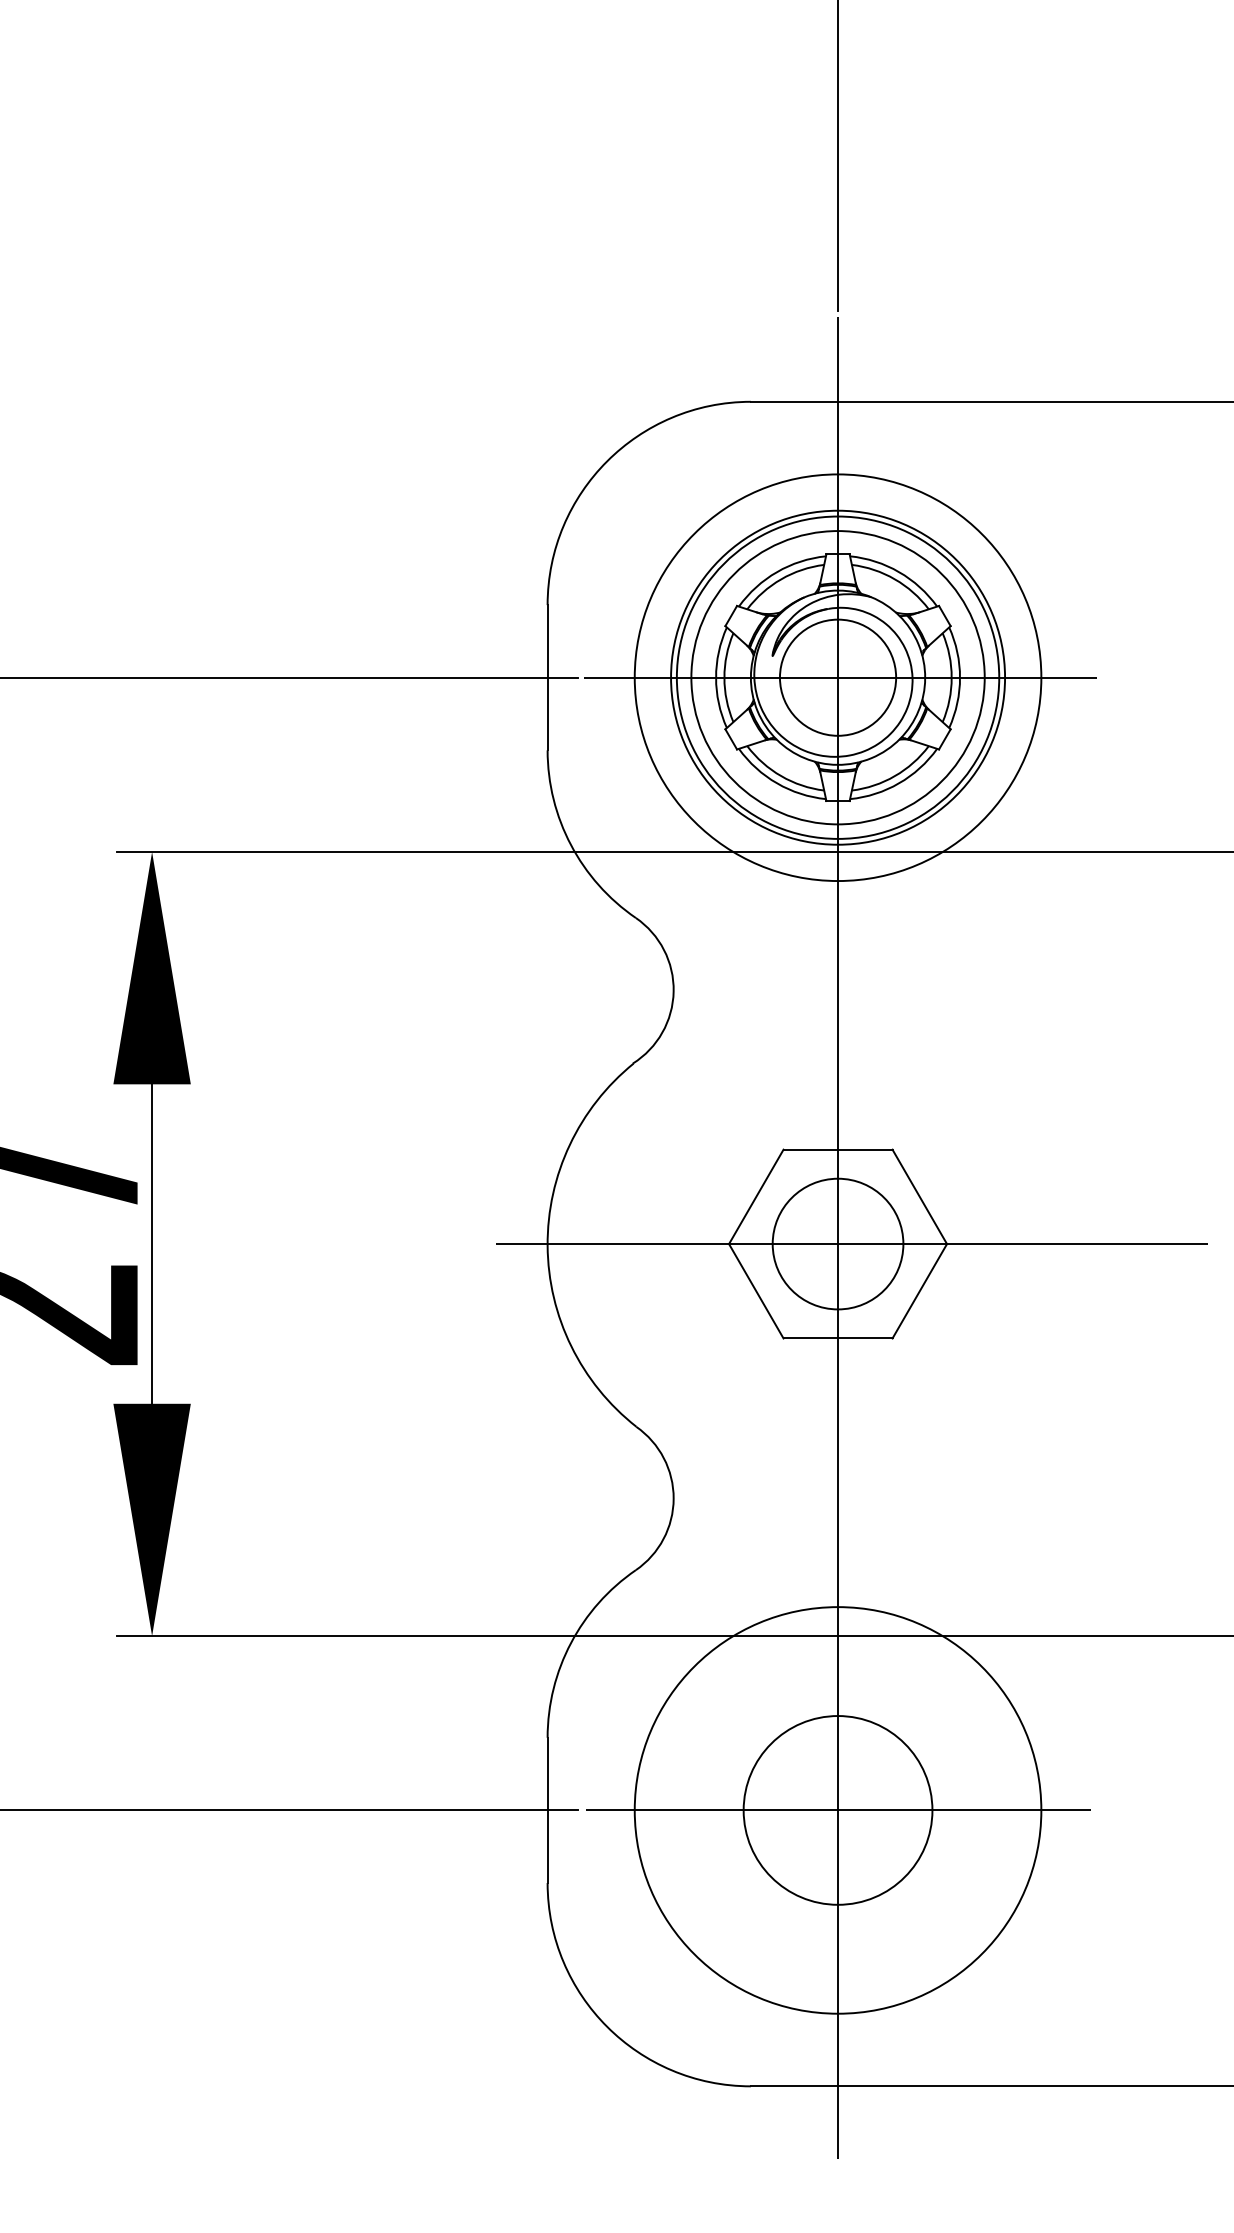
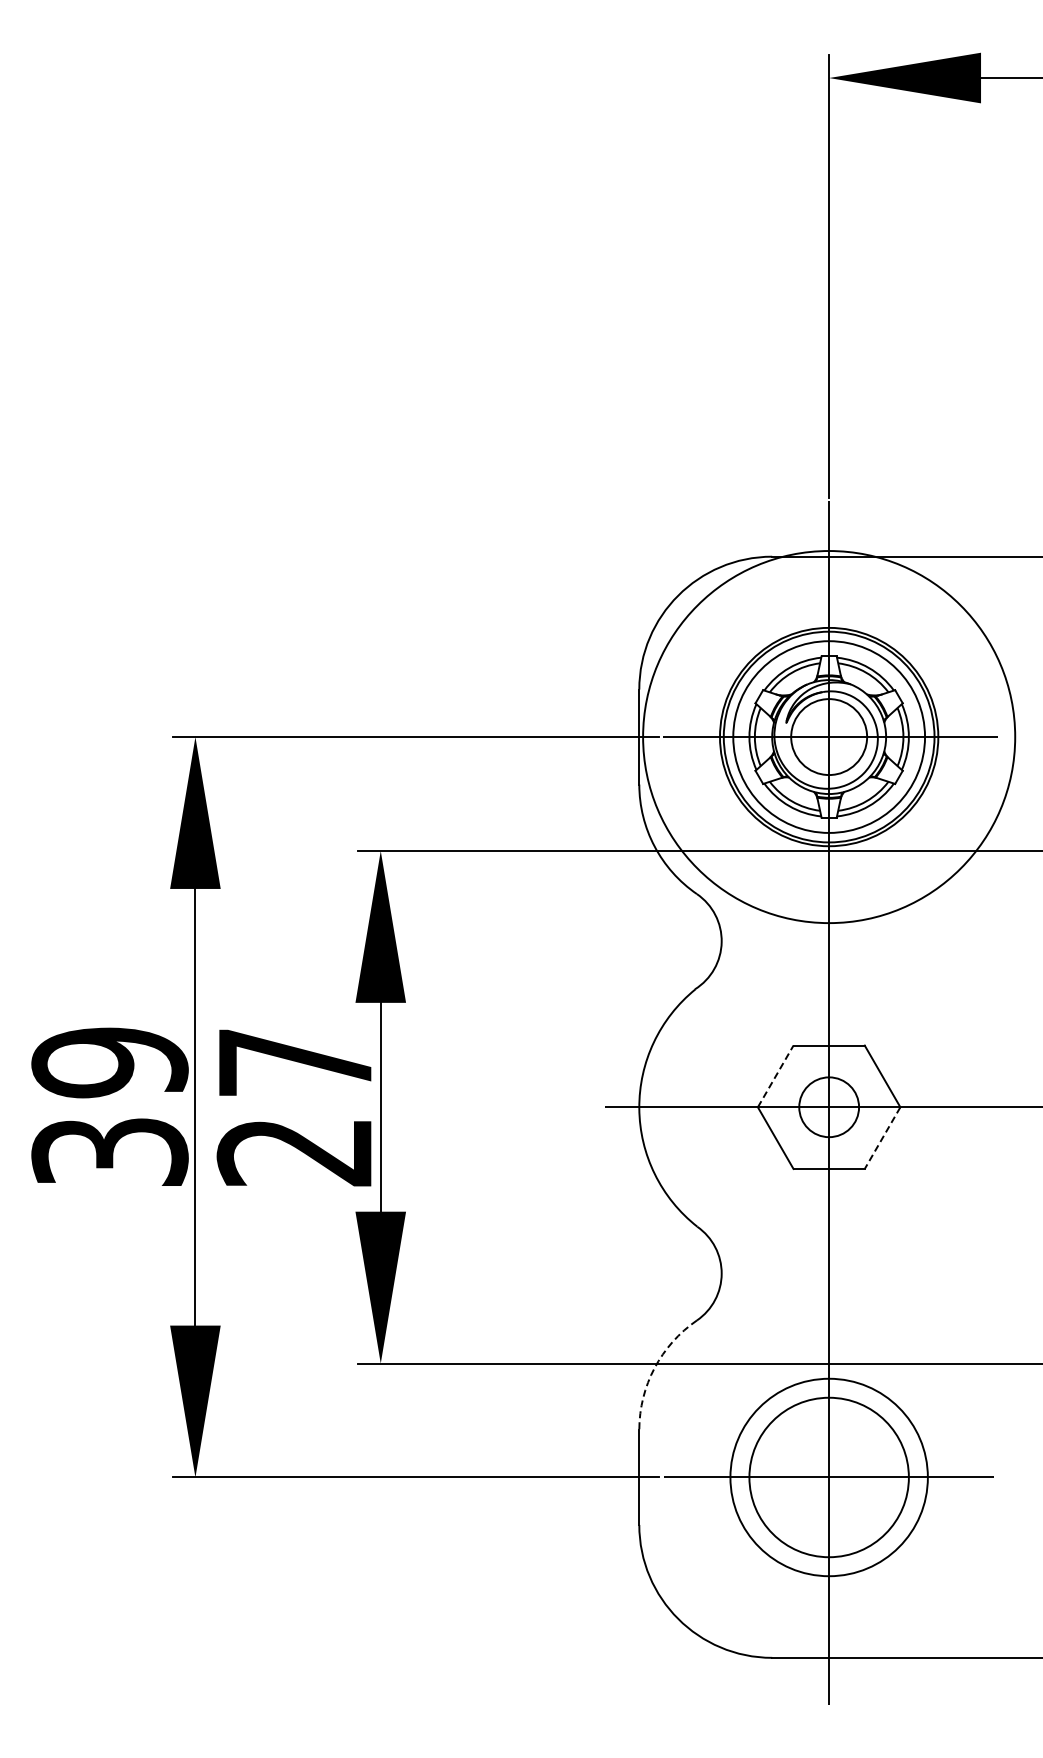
circle: (838, 676) -> (829, 736), size x1.4
line: (755, 1196) -> (775, 1076), solid -> dashed
circle: (837, 1244) -> (828, 1107), size x0.7
line: (919, 1291) -> (882, 1138), solid -> dashed
arc: (570, 1643) -> (654, 1368), solid -> dashed
circle: (837, 1810) -> (828, 1477), size x1.6
circle: (838, 1810) -> (829, 1477), size x0.6

